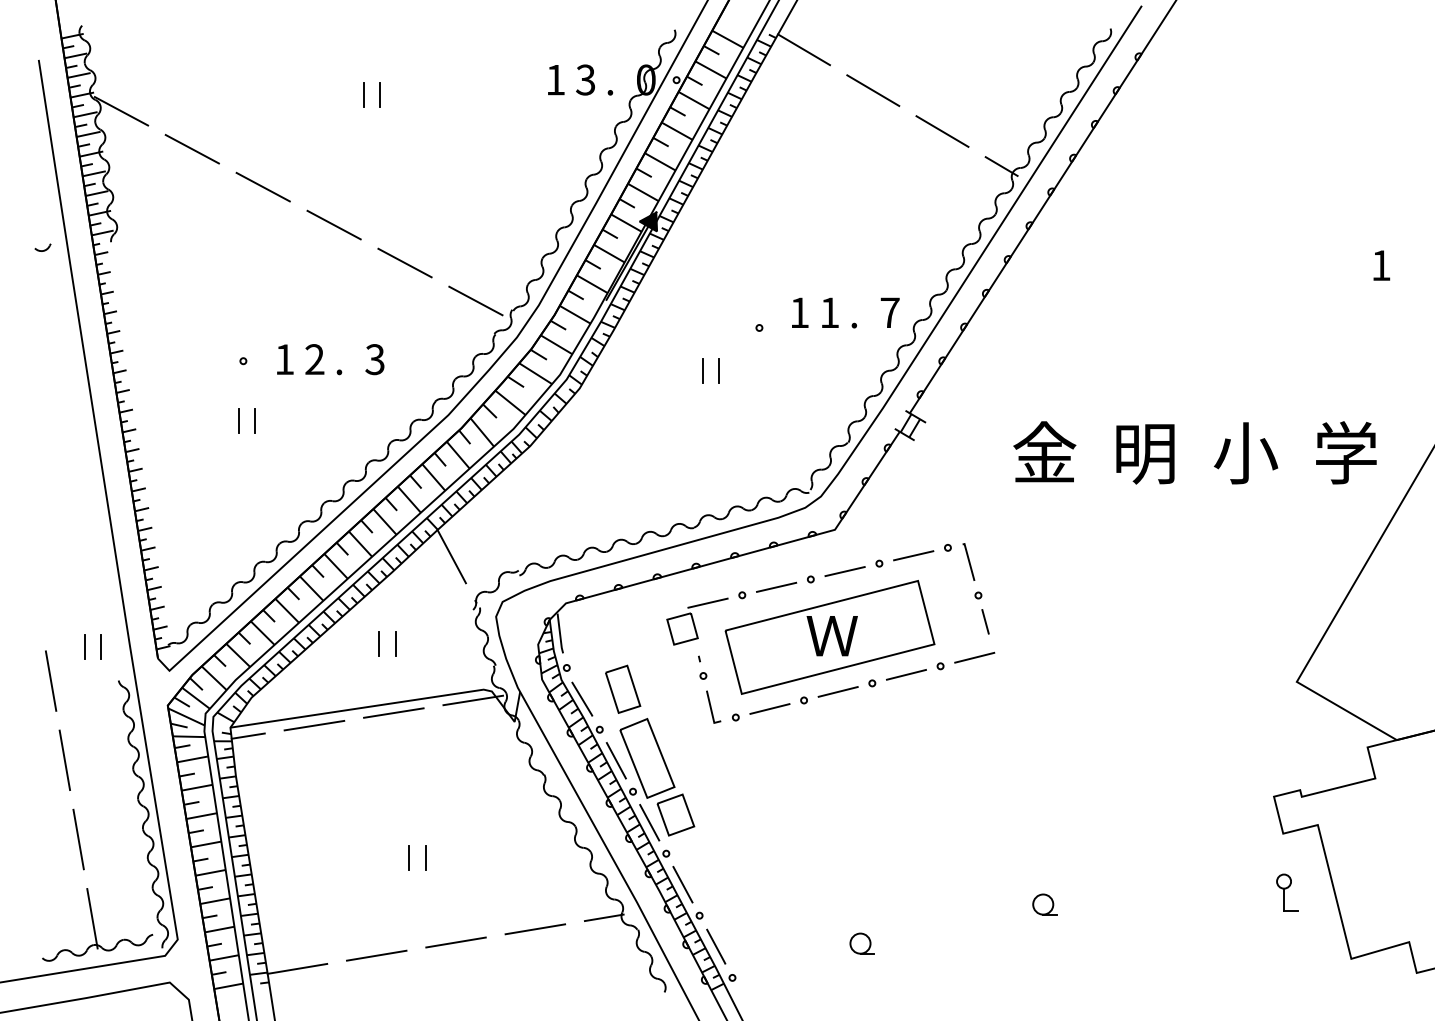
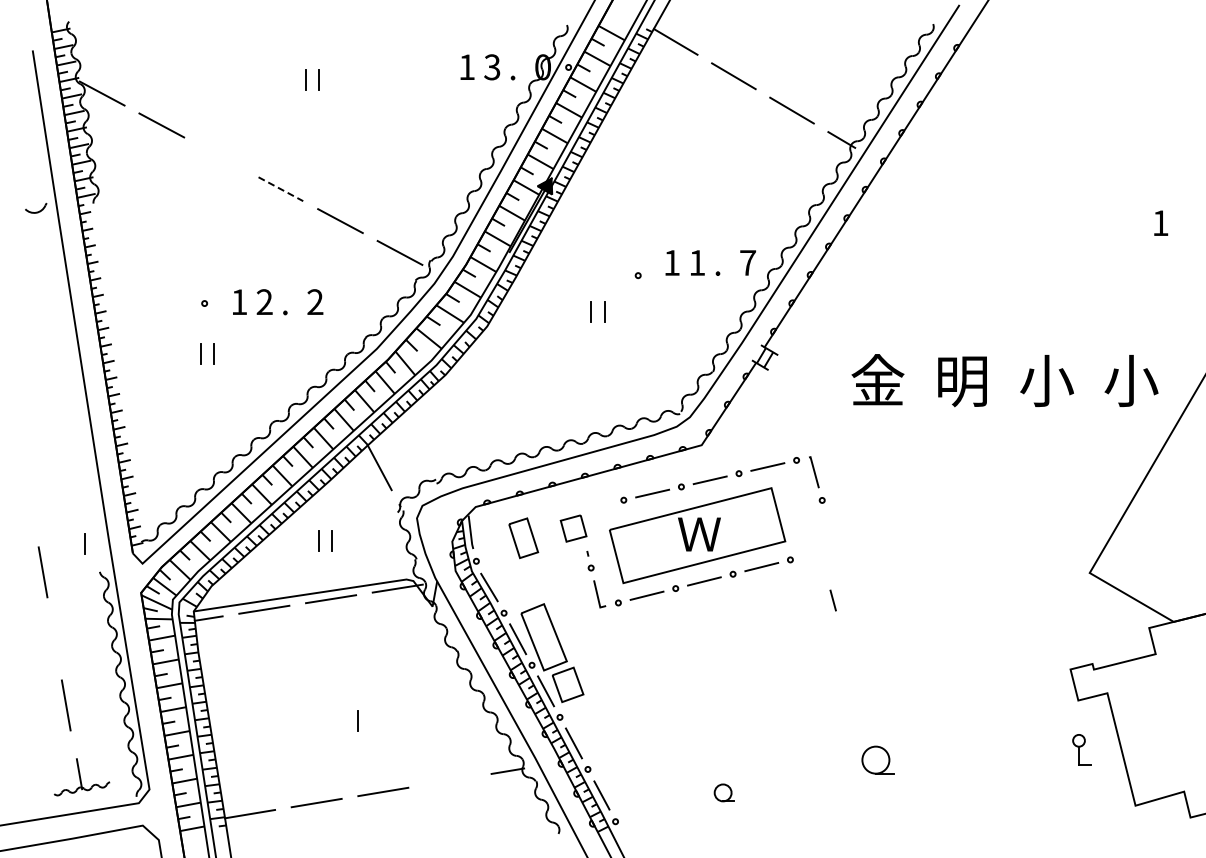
line: (263, 187) -> (221, 157), removed
line: (334, 225) -> (281, 189), solid -> dashed
part: (43, 246) -> (36, 207), size x1.6
text: (375, 359) -> (315, 302), 3 -> 2
text: (1346, 452) -> (1131, 380), 学 -> 小
line: (707, 602) -> (594, 506), removed
line: (984, 621) -> (832, 600), moved
line: (84, 646) -> (71, 543), removed
line: (973, 657) -> (818, 552), removed
part: (622, 689) -> (523, 538), moved
line: (64, 759) -> (54, 638), removed
line: (408, 857) -> (343, 720), removed
part: (1044, 903) -> (877, 759), size x1.6
part: (96, 925) -> (81, 777), size x0.6
line: (534, 928) -> (449, 780), removed

